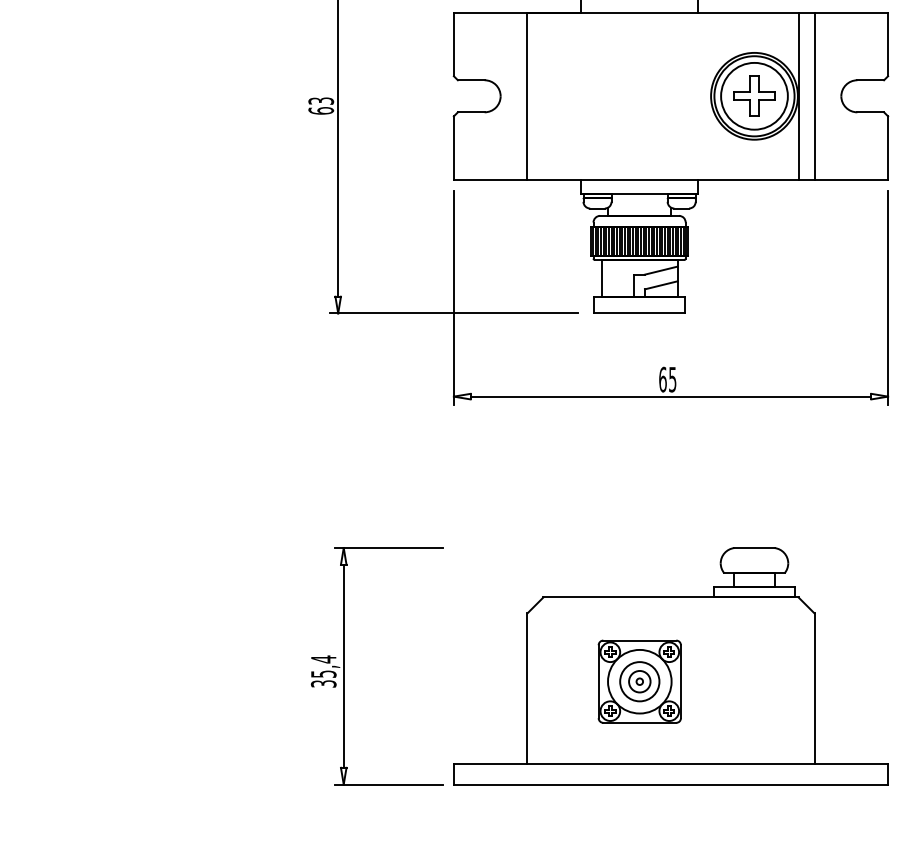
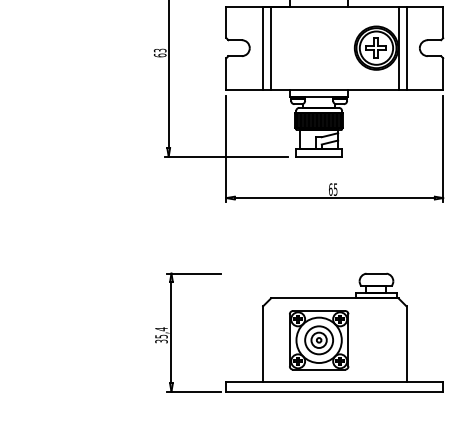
line: (544, 94) -> (271, 47), added
part: (640, 681) -> (319, 340), size x1.43

